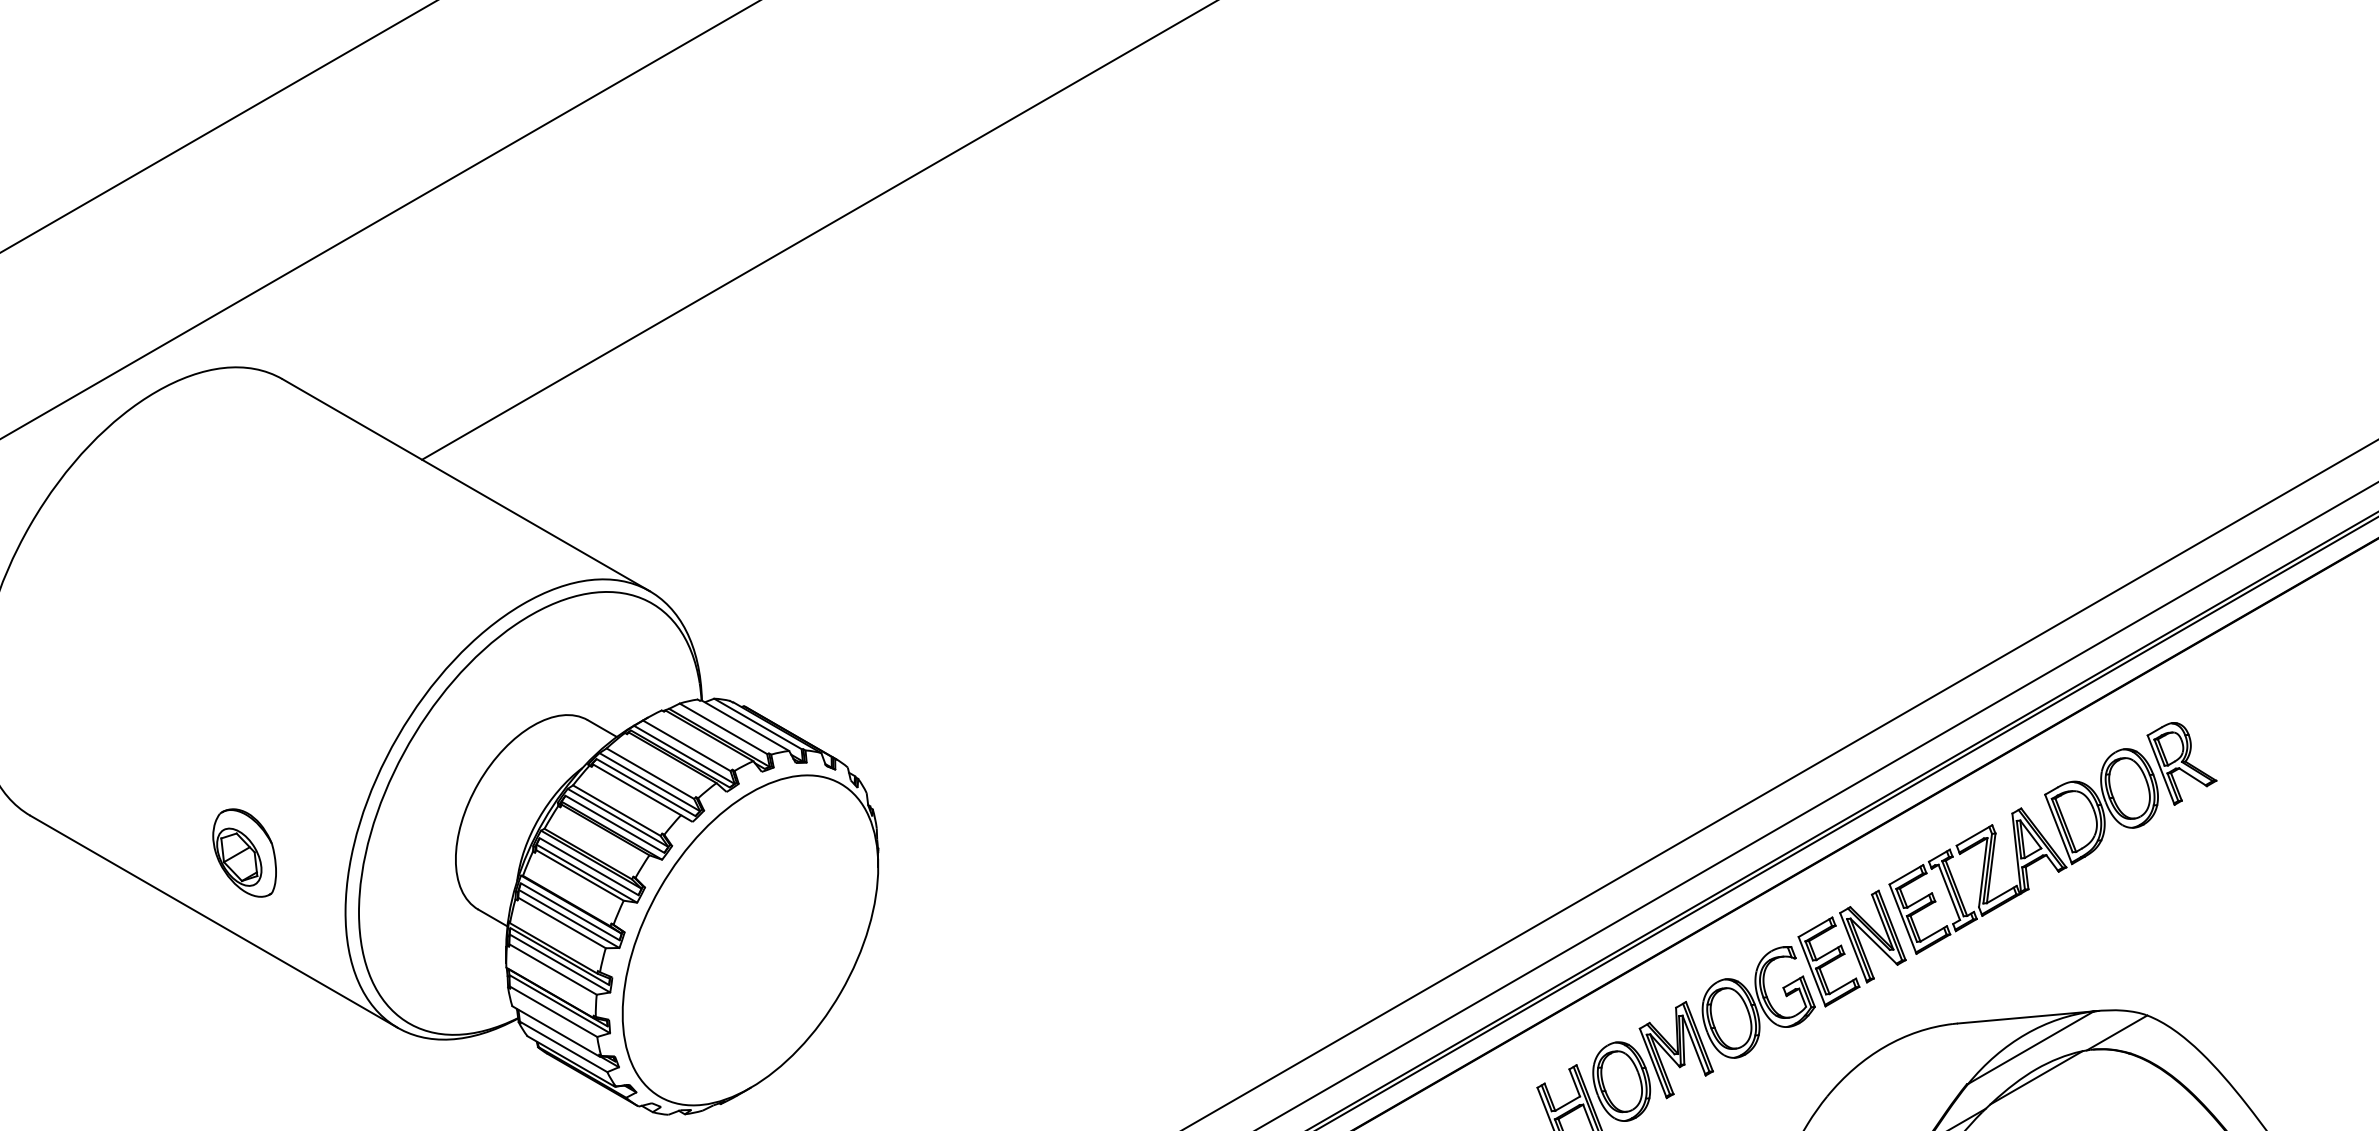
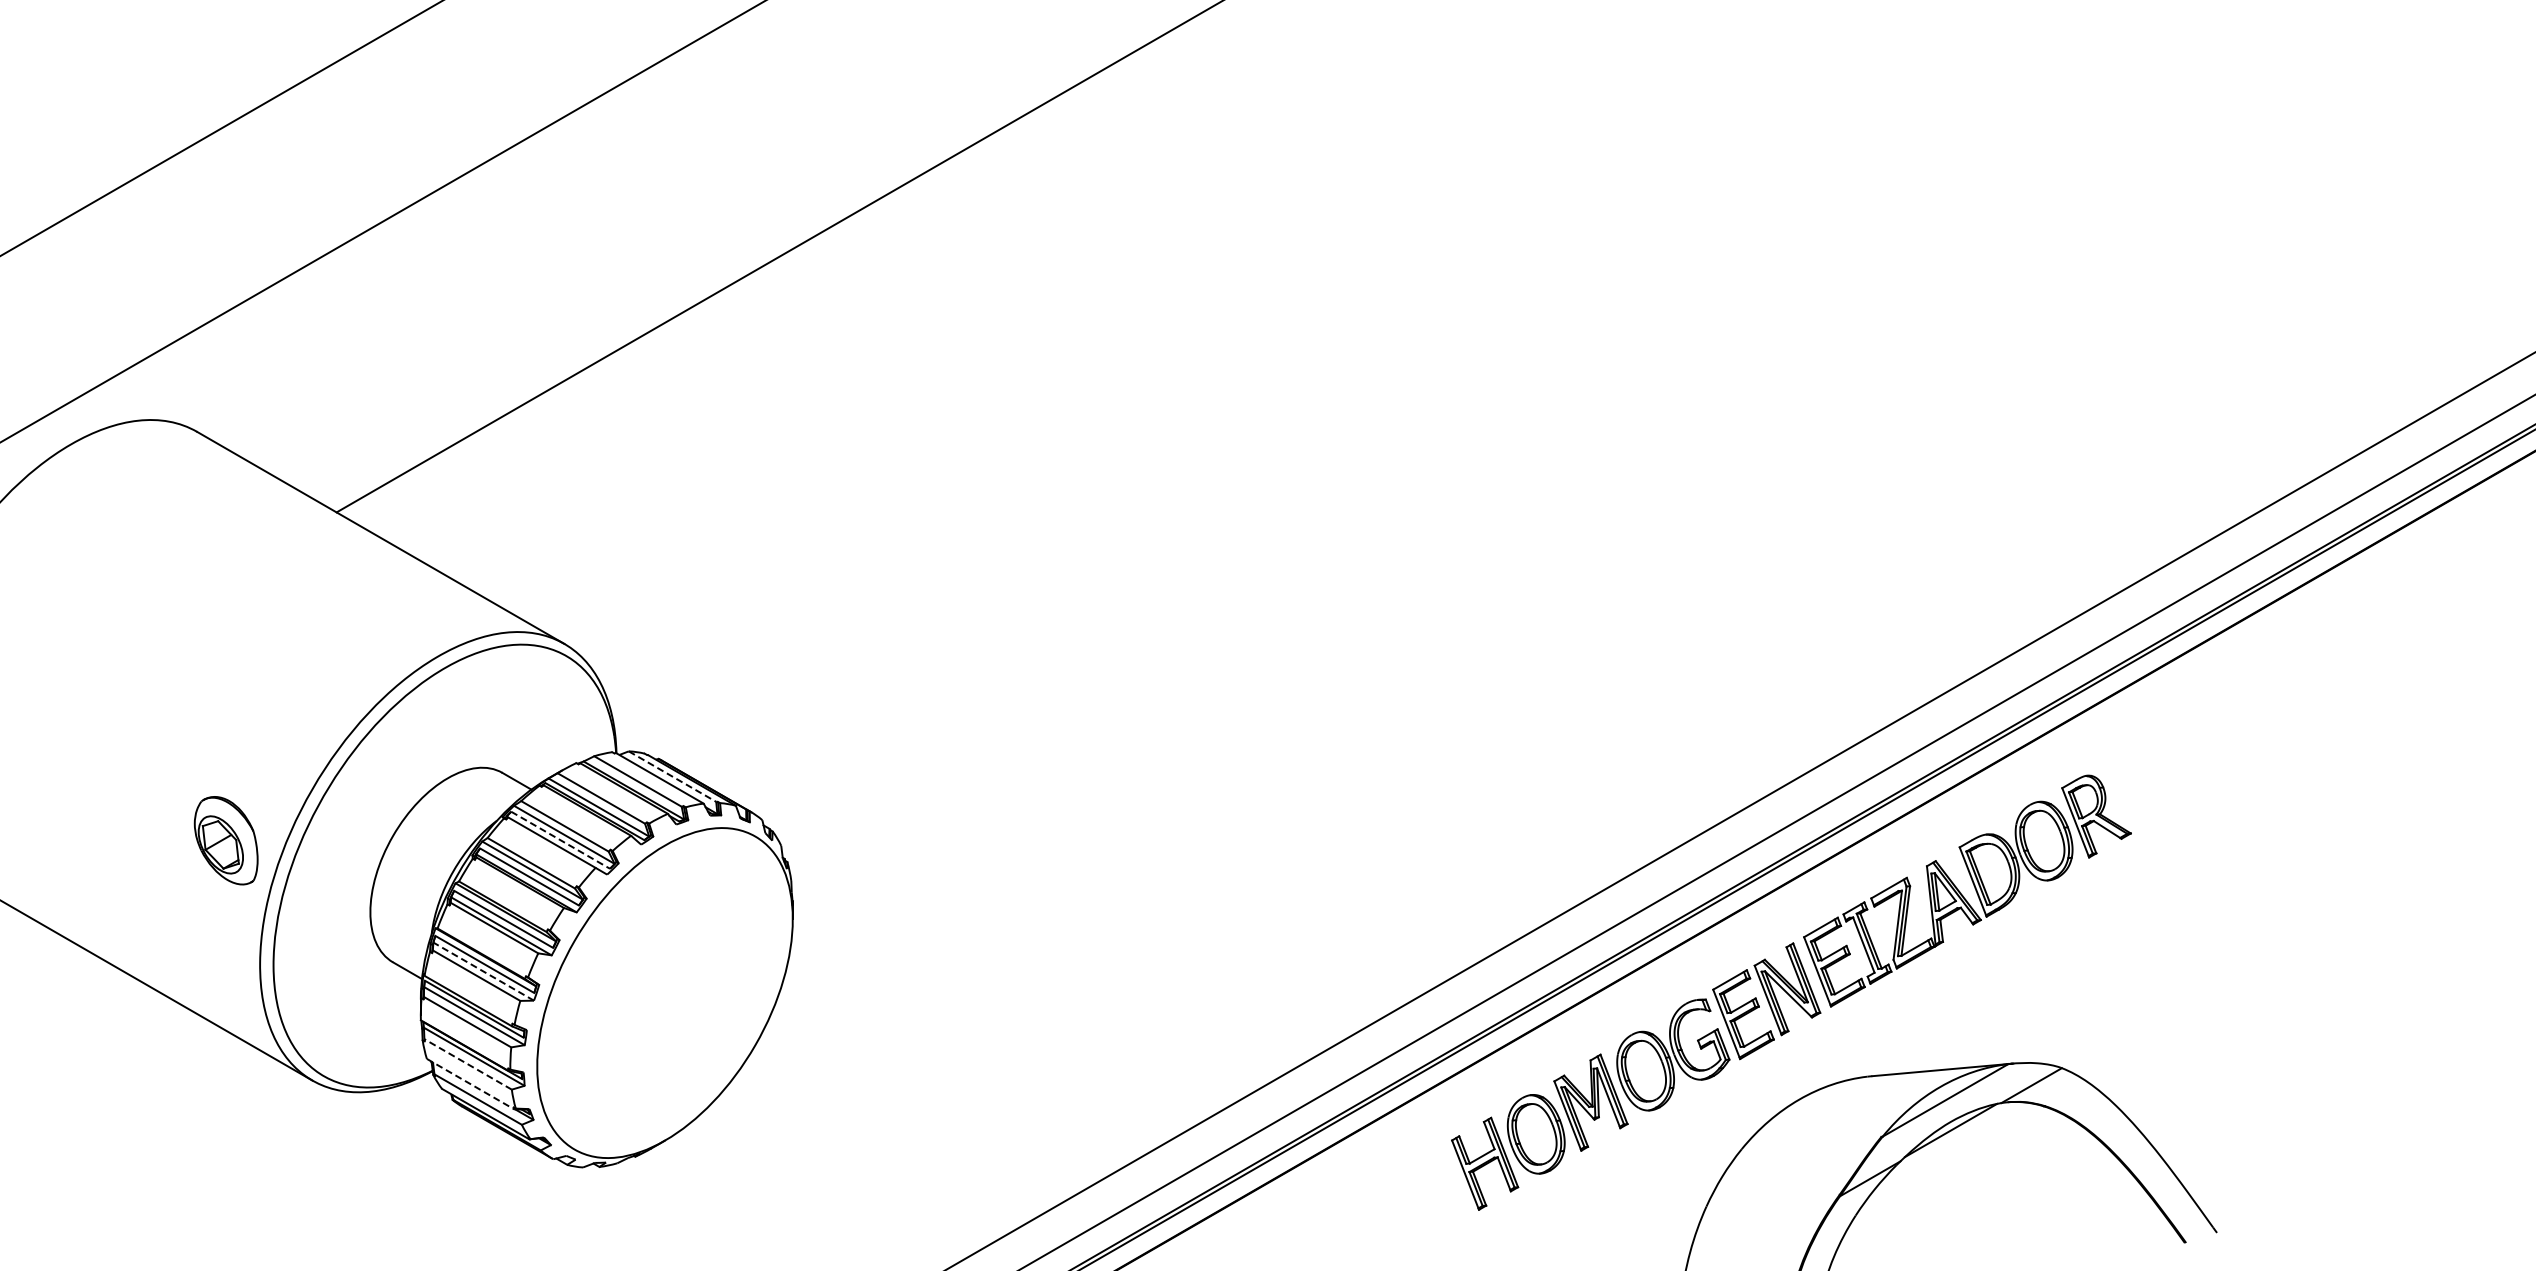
line: (757, 723) -> (672, 776), solid -> dashed
line: (646, 787) -> (561, 840), solid -> dashed
part: (243, 852) -> (225, 840), moved
line: (568, 918) -> (483, 971), solid -> dashed
line: (552, 1011) -> (467, 1064), solid -> dashed
line: (556, 1031) -> (471, 1084), solid -> dashed

